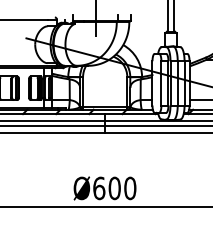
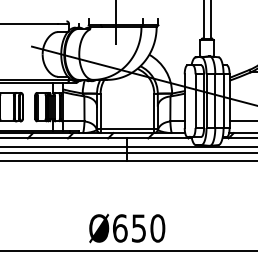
text: (114, 188) -> (138, 228), Ø600 -> Ø650

